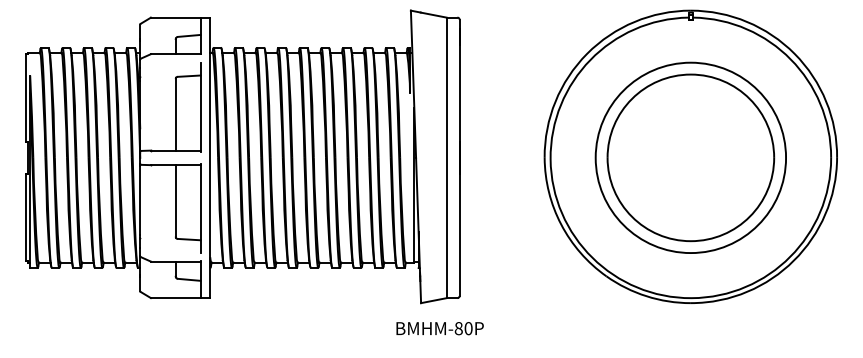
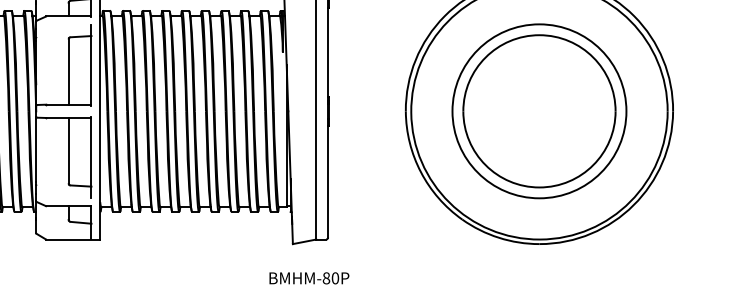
text: (439, 328) -> (308, 278), moved

